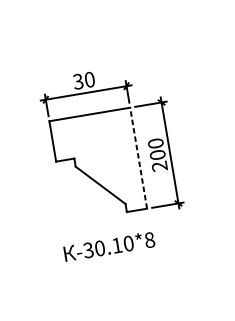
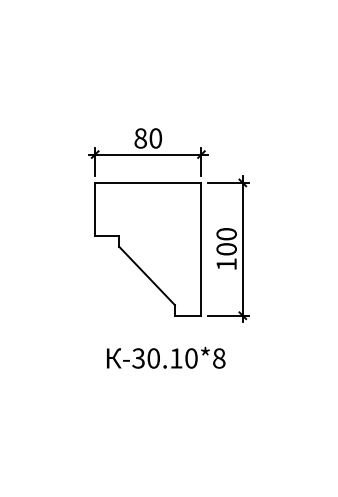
text: (78, 81) -> (140, 138), 30 -> 80
line: (138, 157) -> (201, 248), dashed -> solid
text: (159, 166) -> (226, 264), 200 -> 100
text: (109, 246) -> (166, 357), moved

